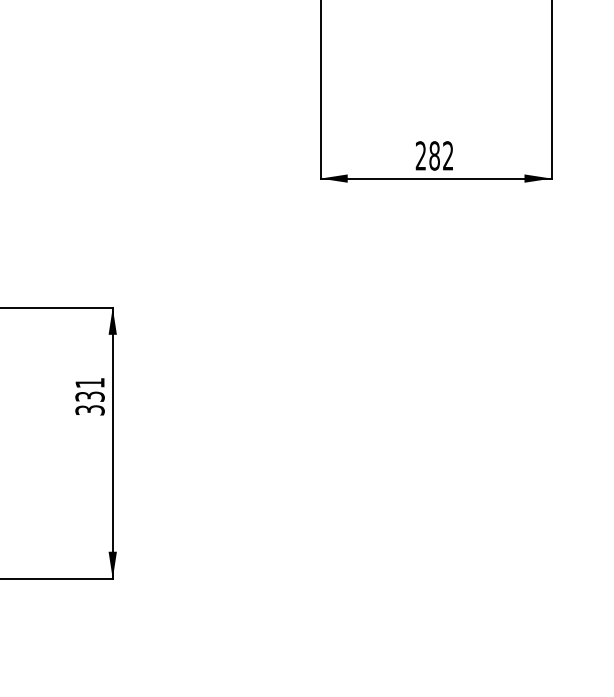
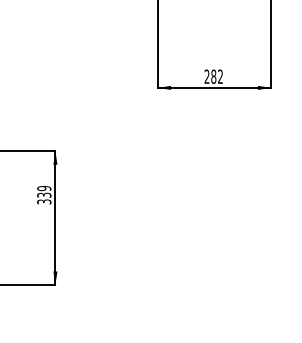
text: (90, 383) -> (44, 188), 331 -> 339

